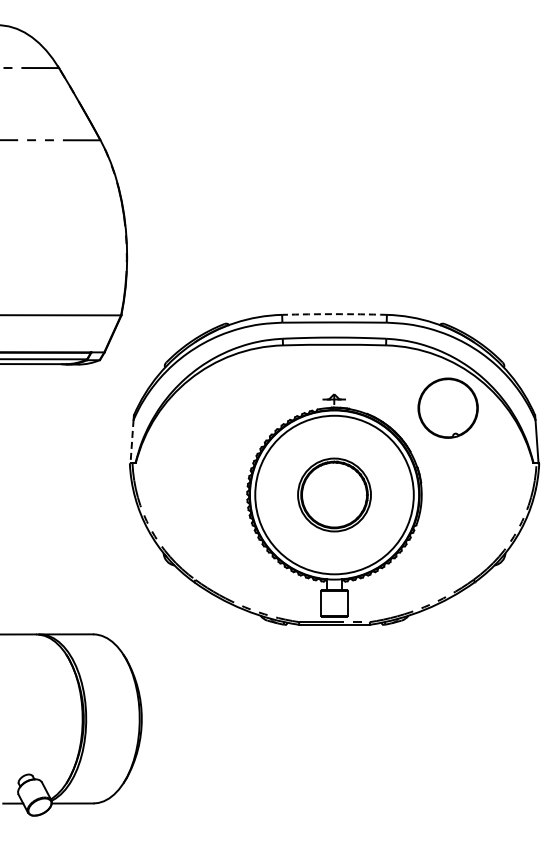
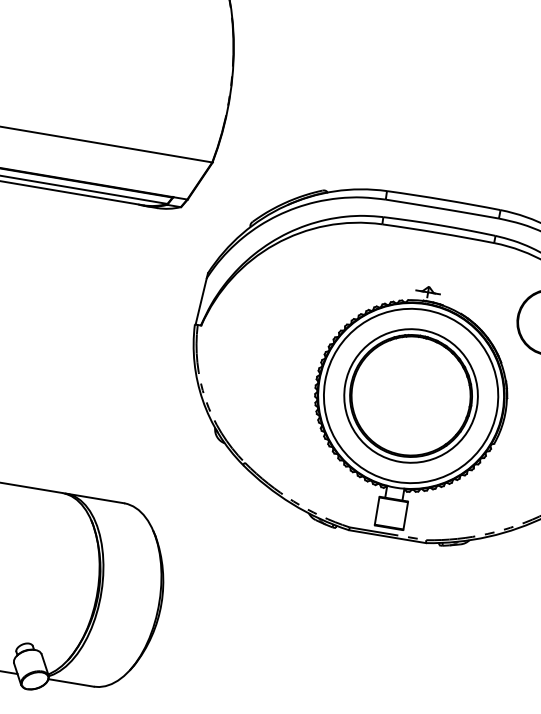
arc: (334, 314) -> (443, 200), dashed -> solid
line: (132, 441) -> (201, 301), dashed -> solid
part: (334, 494) -> (411, 395), size x1.67

